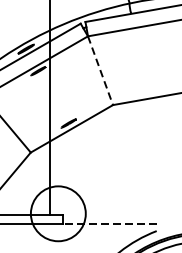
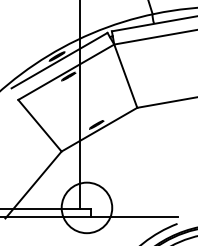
line: (100, 71) -> (125, 76), dashed -> solid
line: (108, 224) -> (133, 217), dashed -> solid

